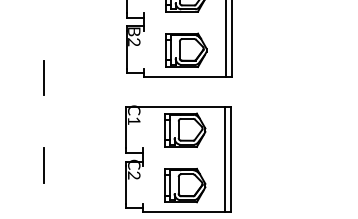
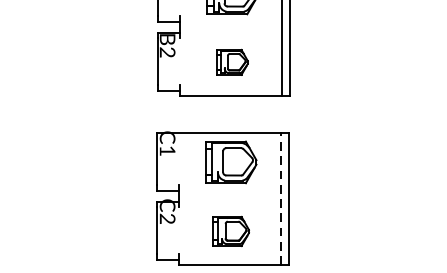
part: (186, 49) -> (232, 61), size x0.6
line: (43, 77) -> (54, 96), removed
line: (224, 159) -> (280, 198), solid -> dashed
line: (43, 165) -> (54, 206), removed
part: (185, 185) -> (231, 231), size x0.7

